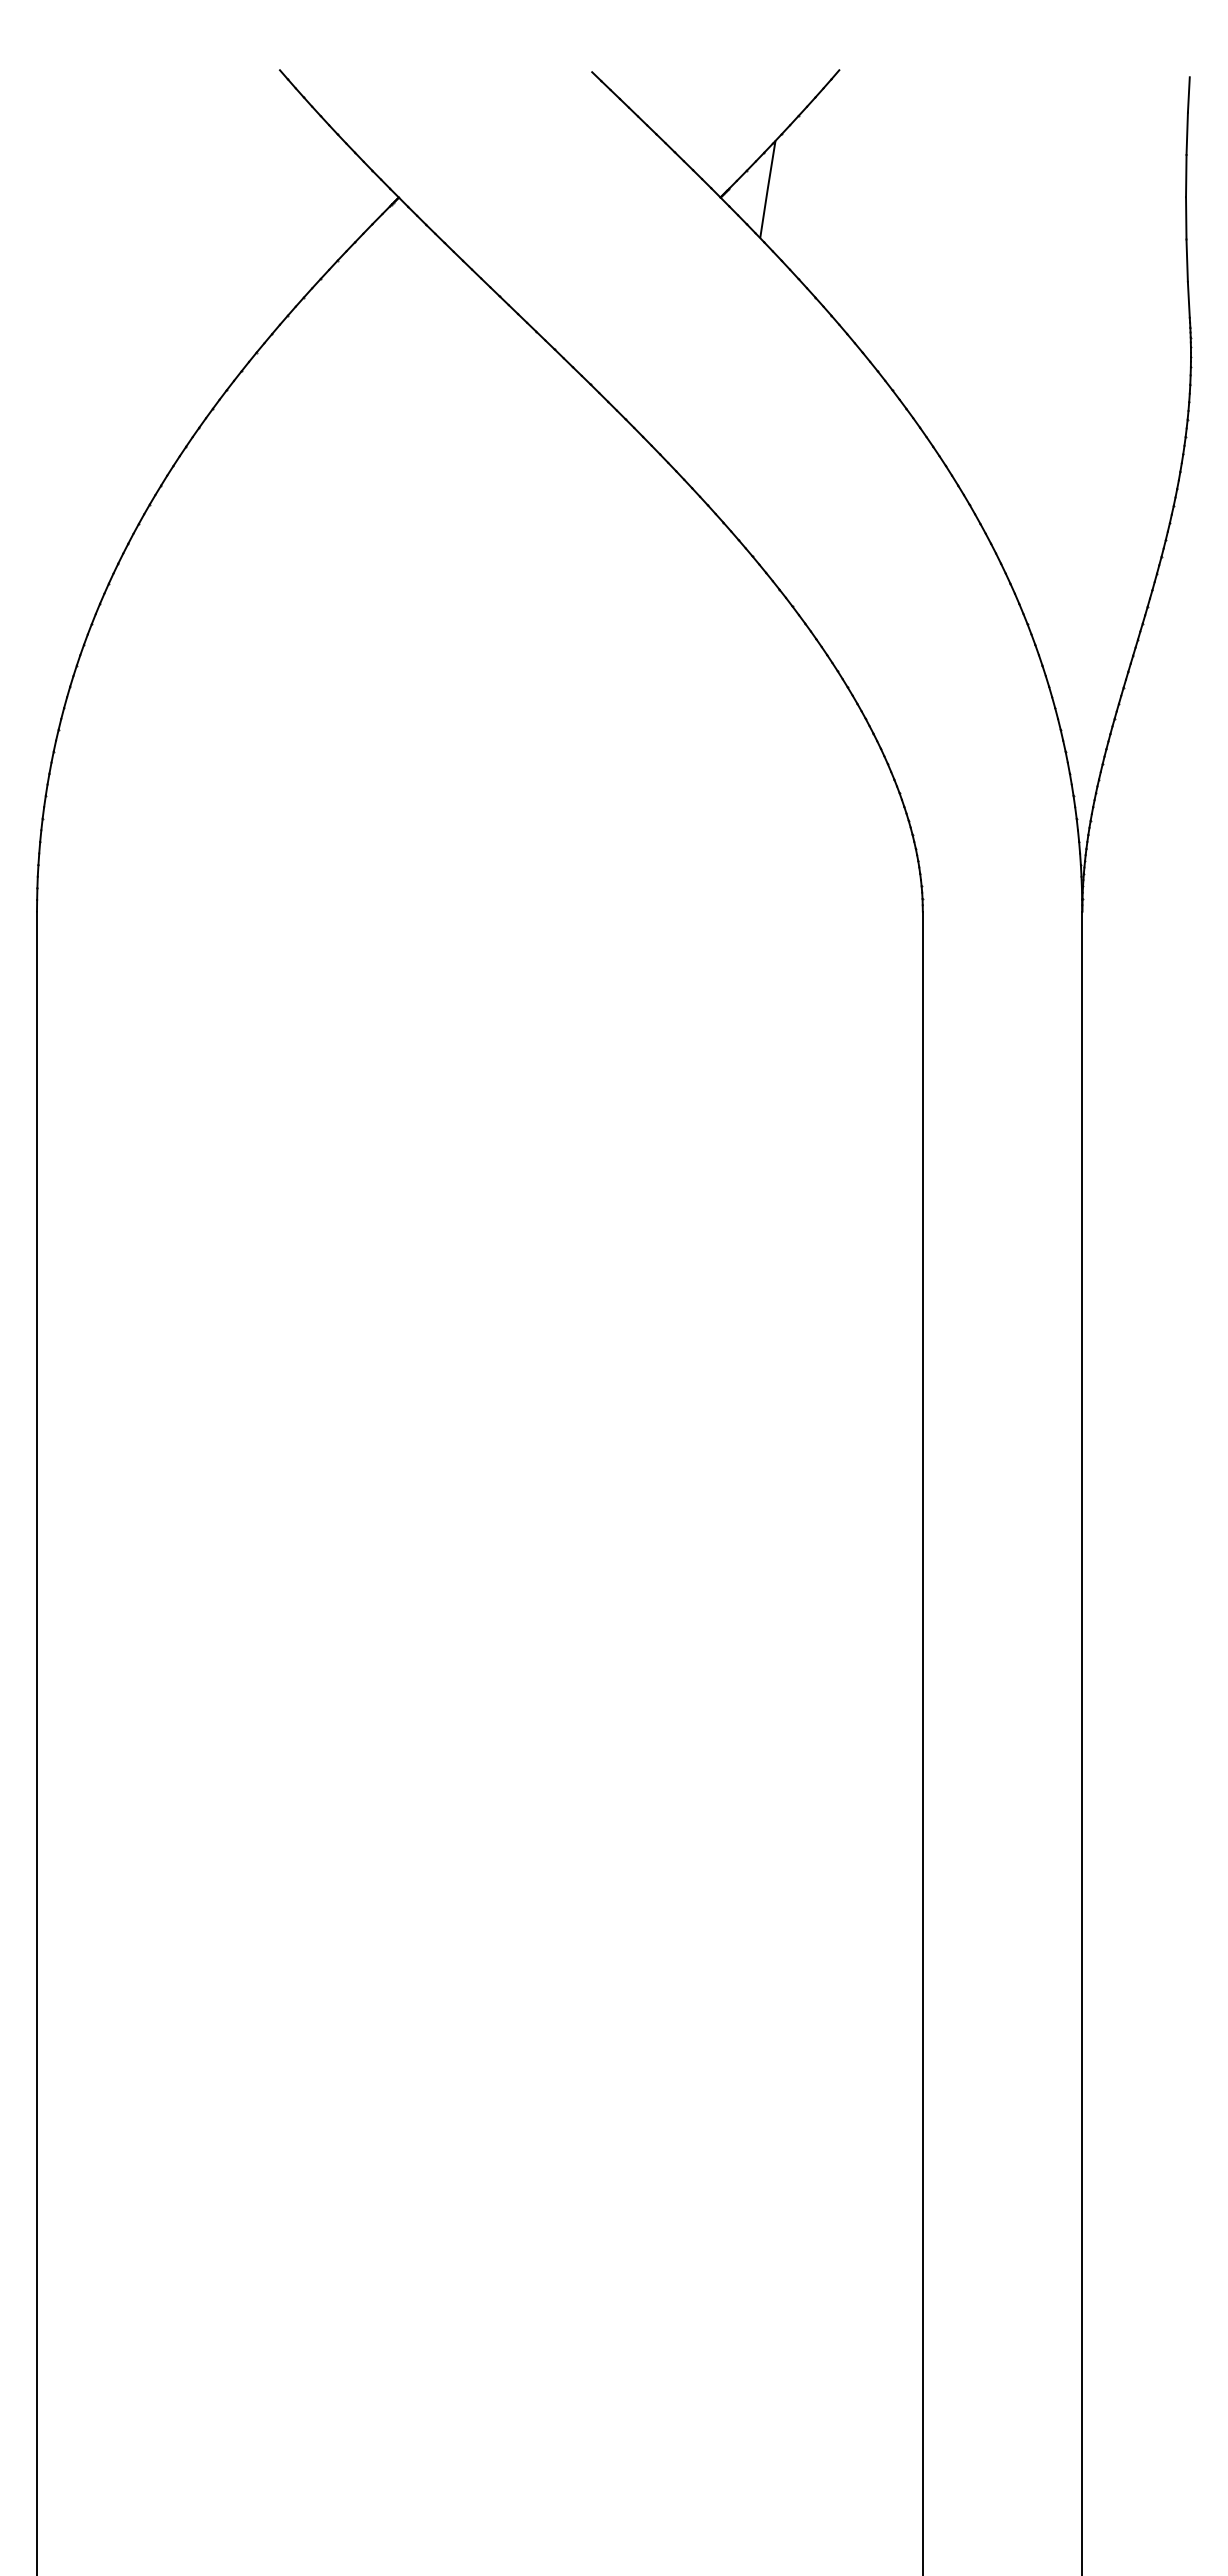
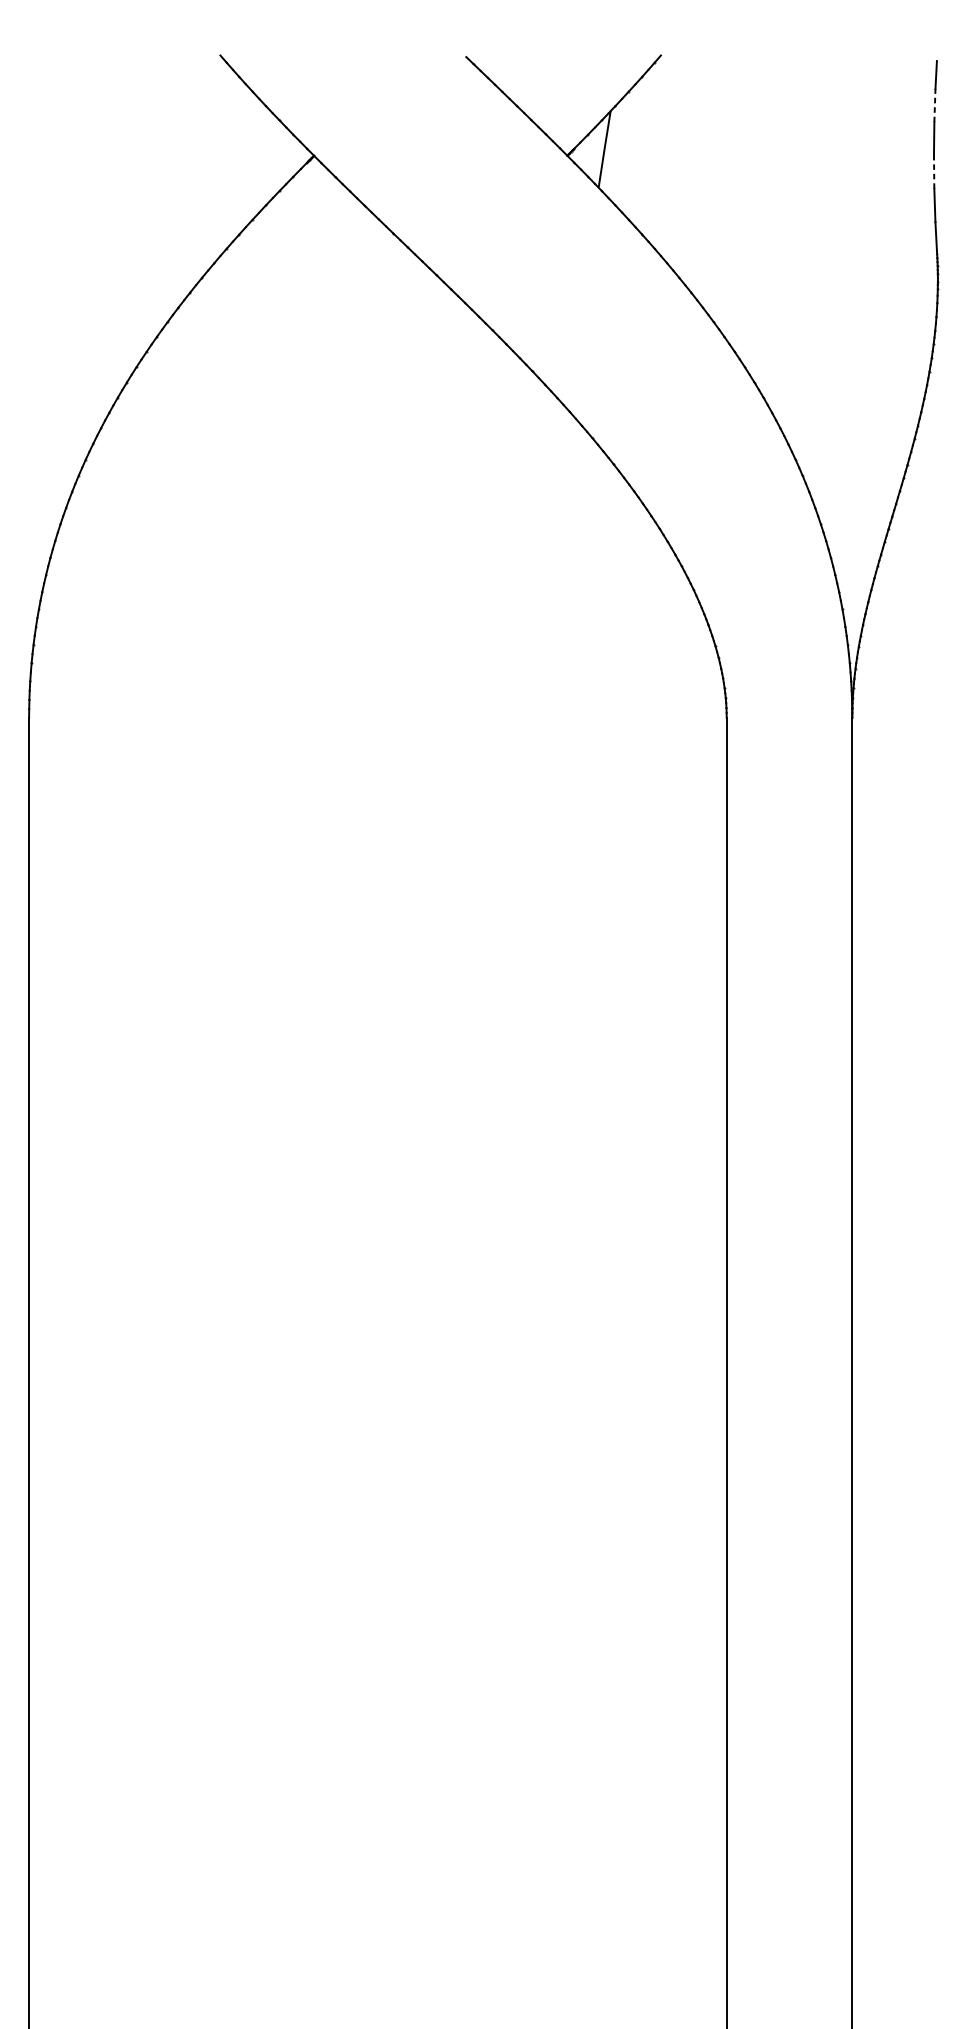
line: (1187, 133) -> (935, 105), solid -> dashed
line: (1186, 217) -> (934, 171), solid -> dashed

